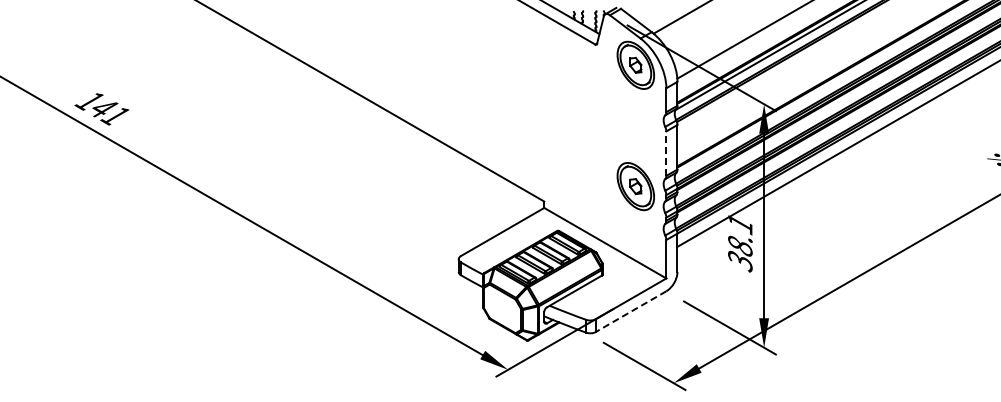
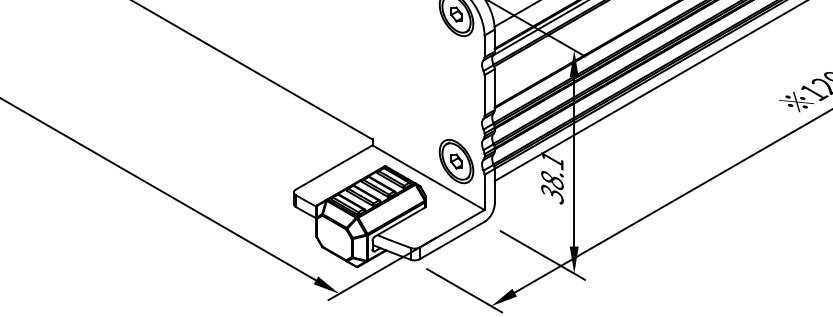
line: (666, 153) -> (484, 95), dashed -> solid
part: (635, 186) -> (456, 161), moved
line: (631, 311) -> (452, 240), dashed -> solid

